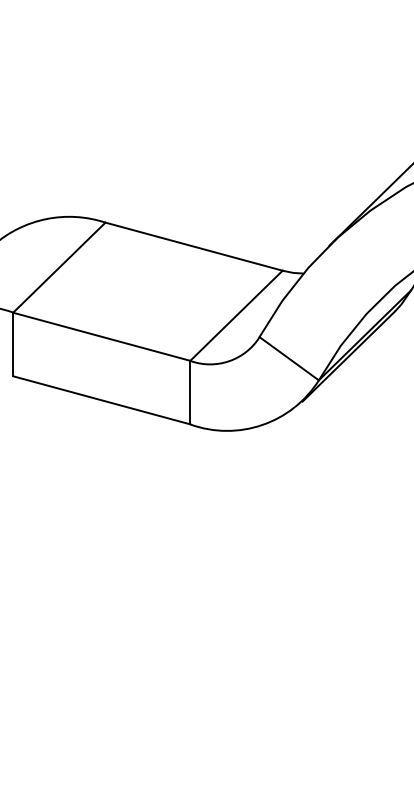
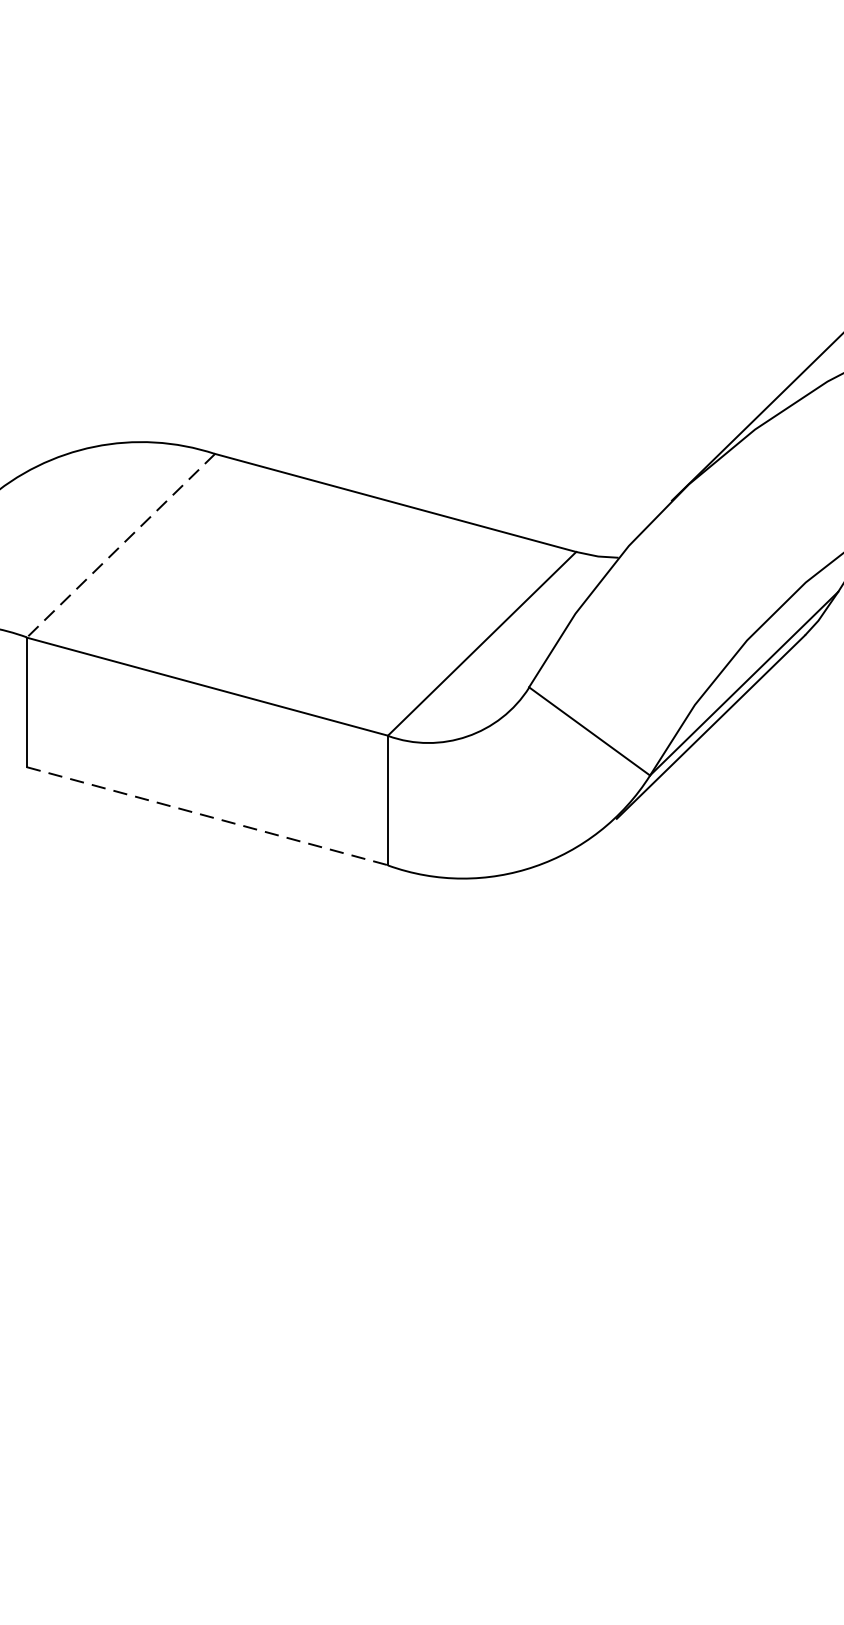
line: (59, 267) -> (121, 545), solid -> dashed
line: (101, 400) -> (206, 816), solid -> dashed

